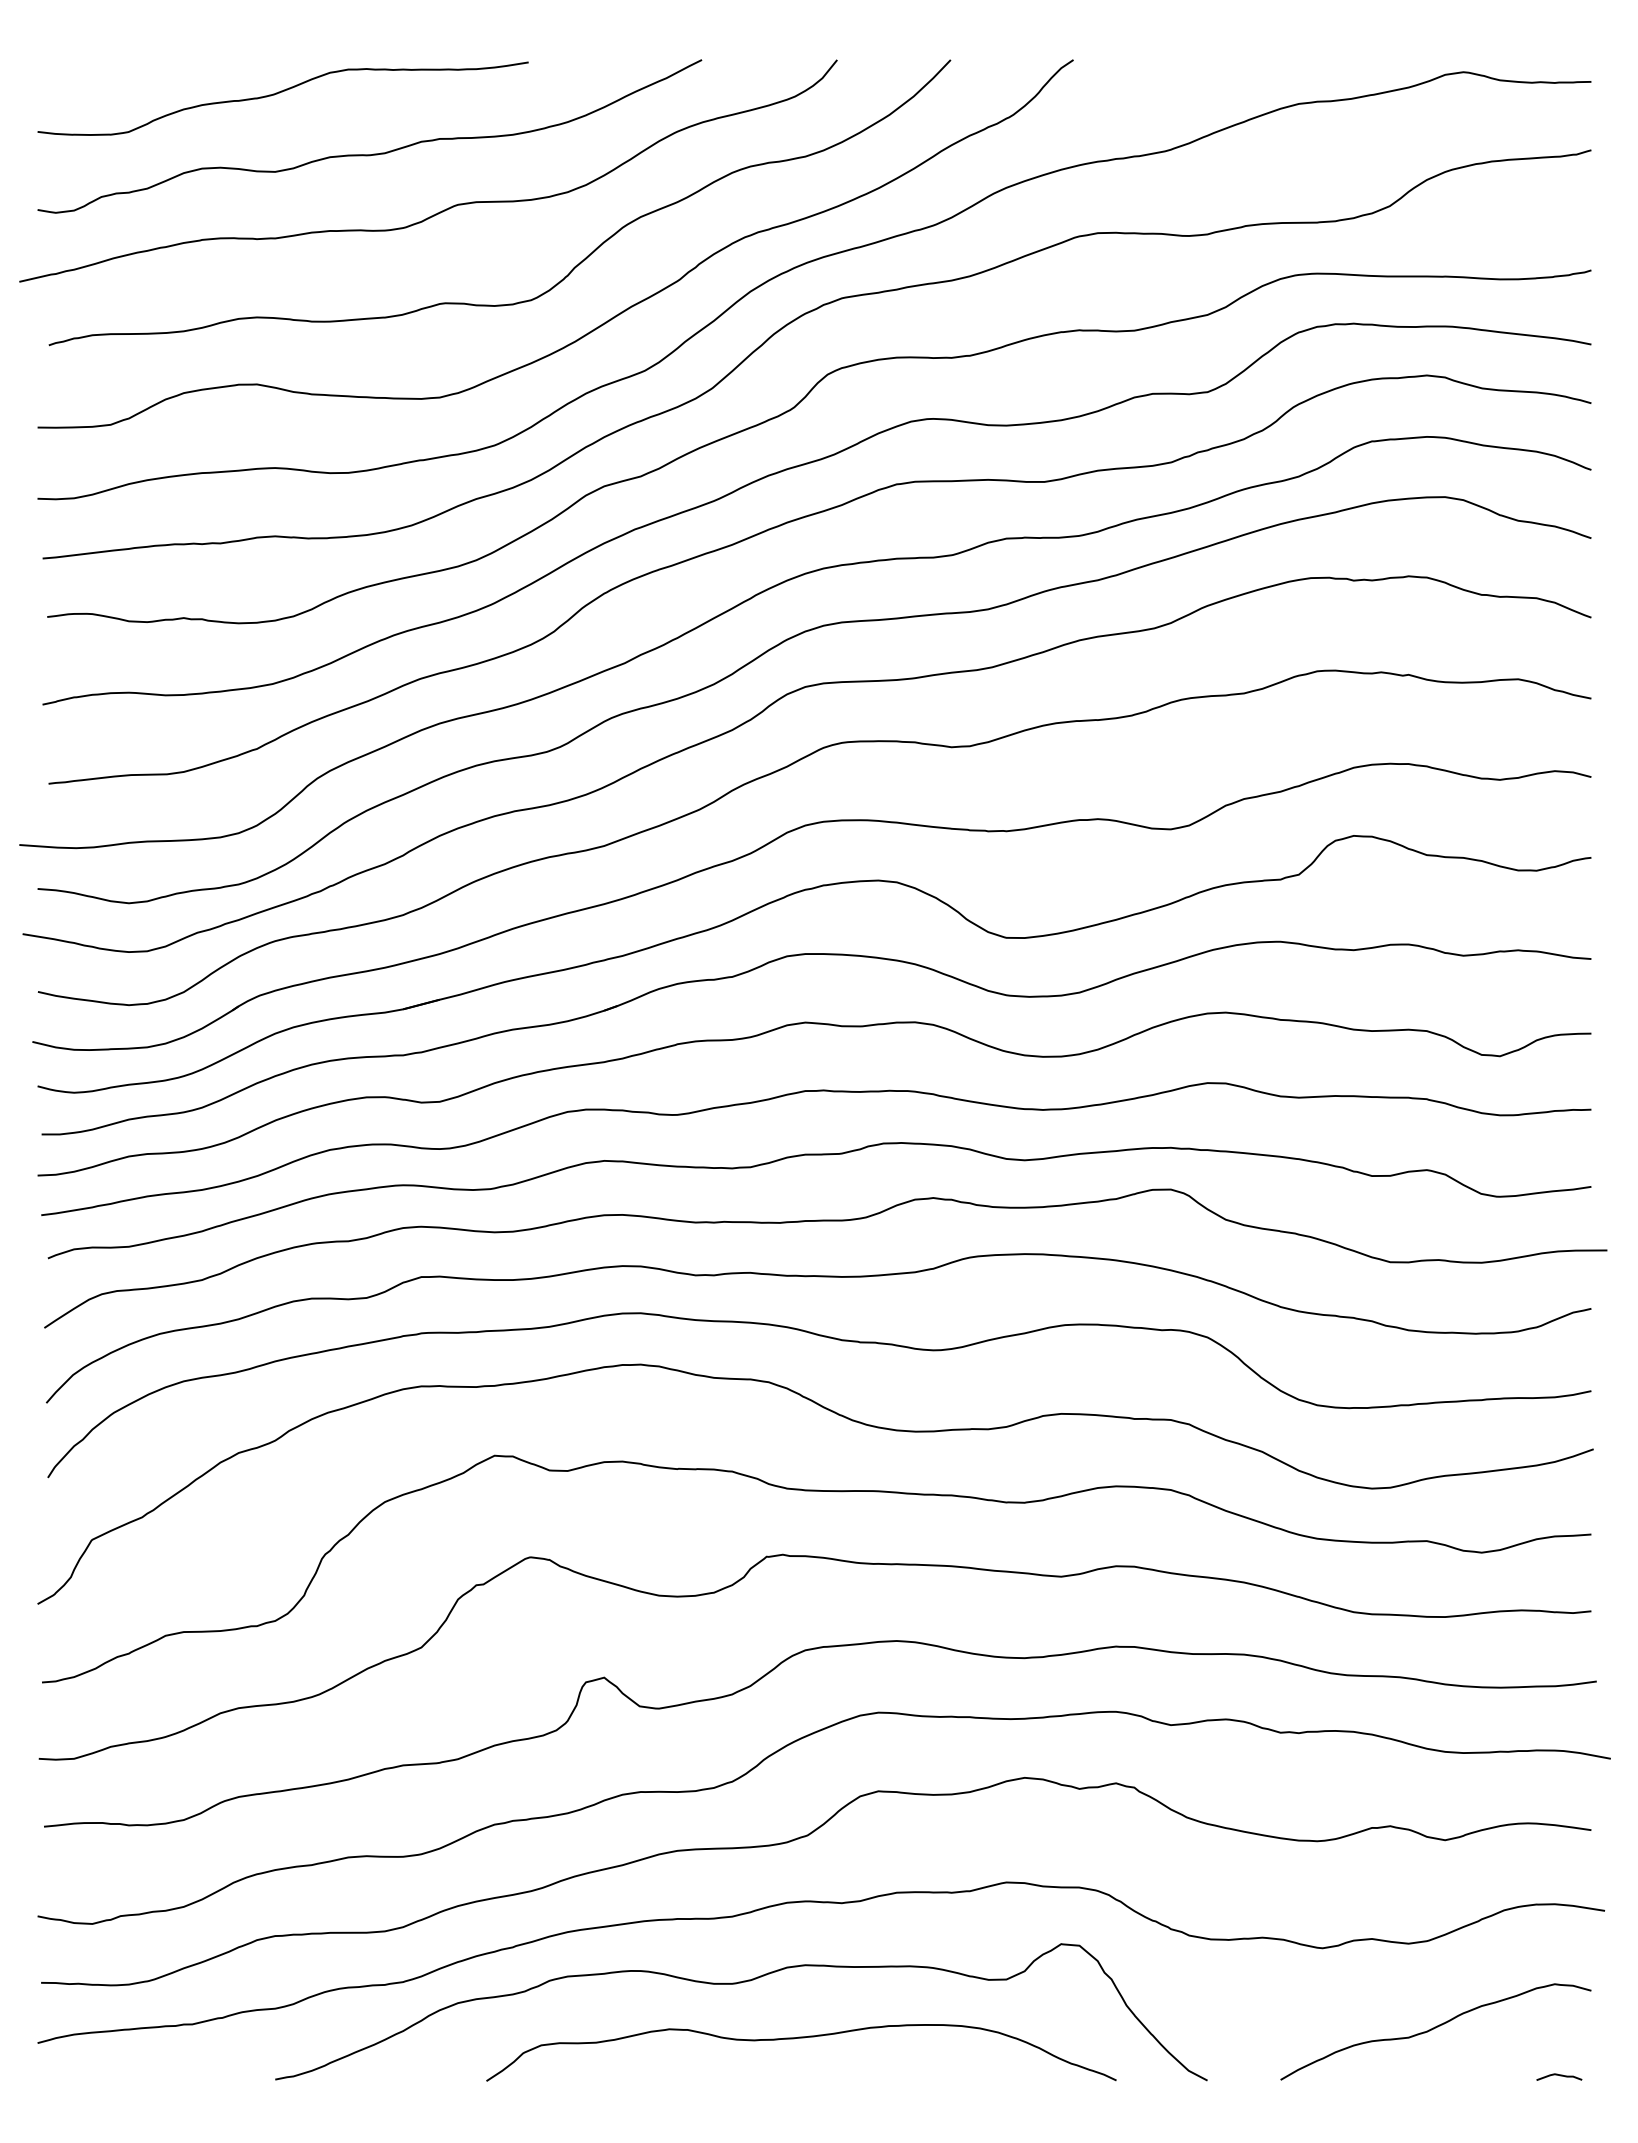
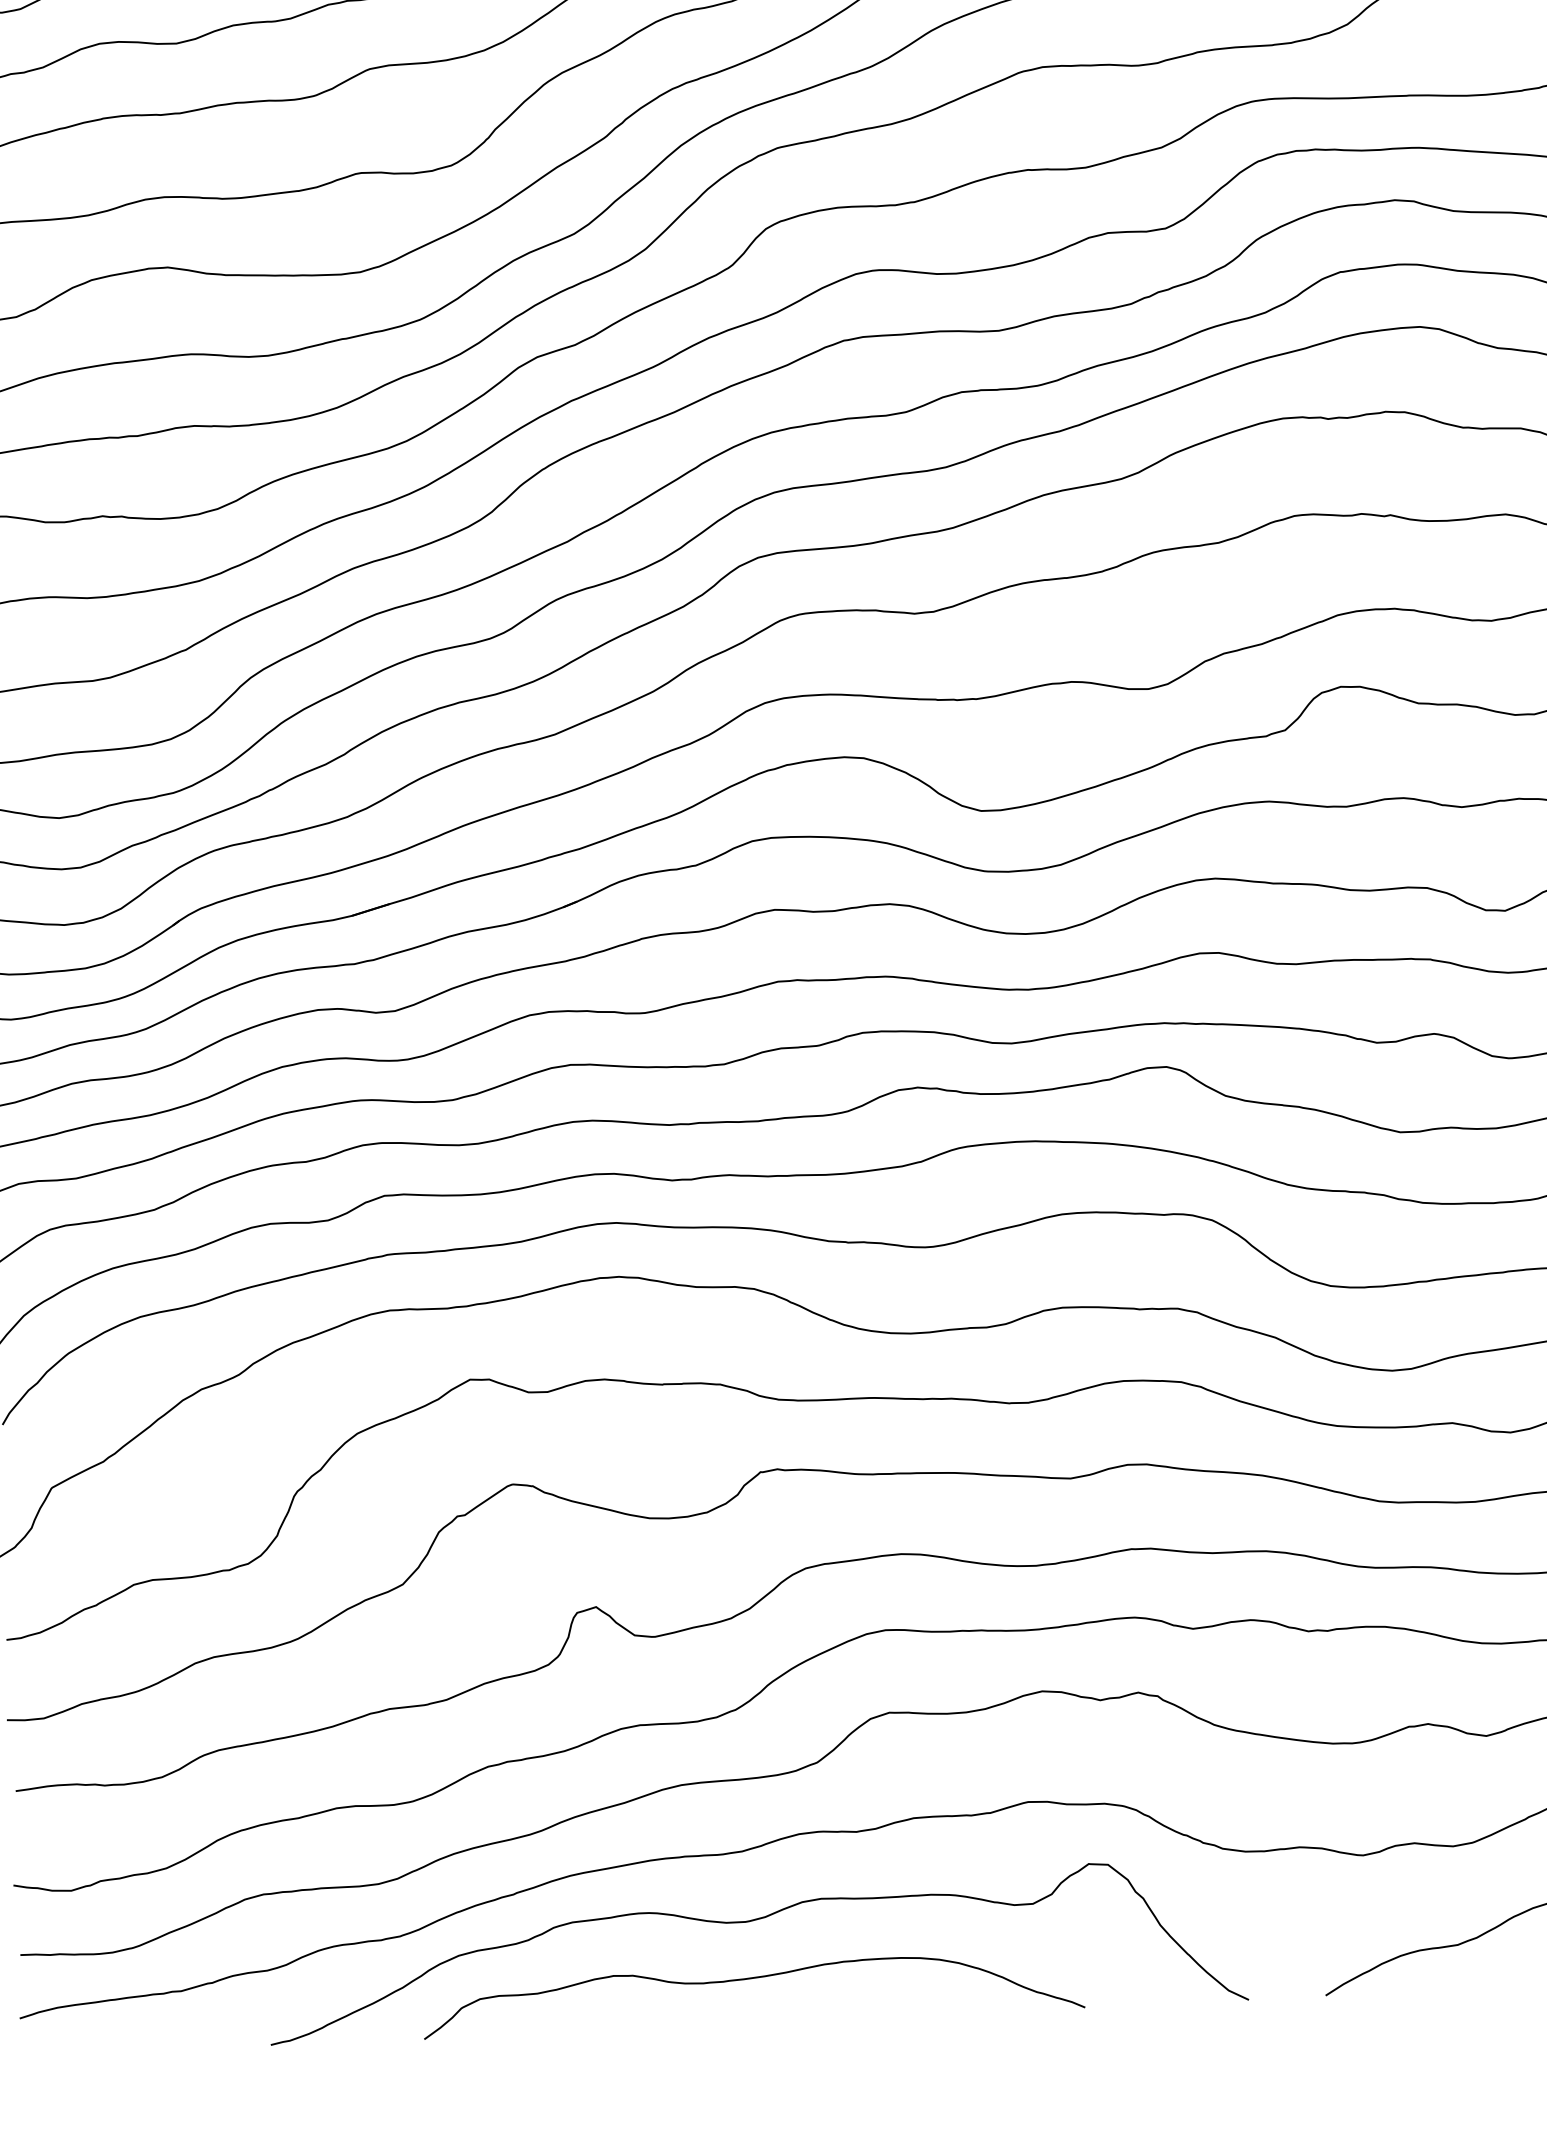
curve: (801, 2038) -> (752, 1979), moved

